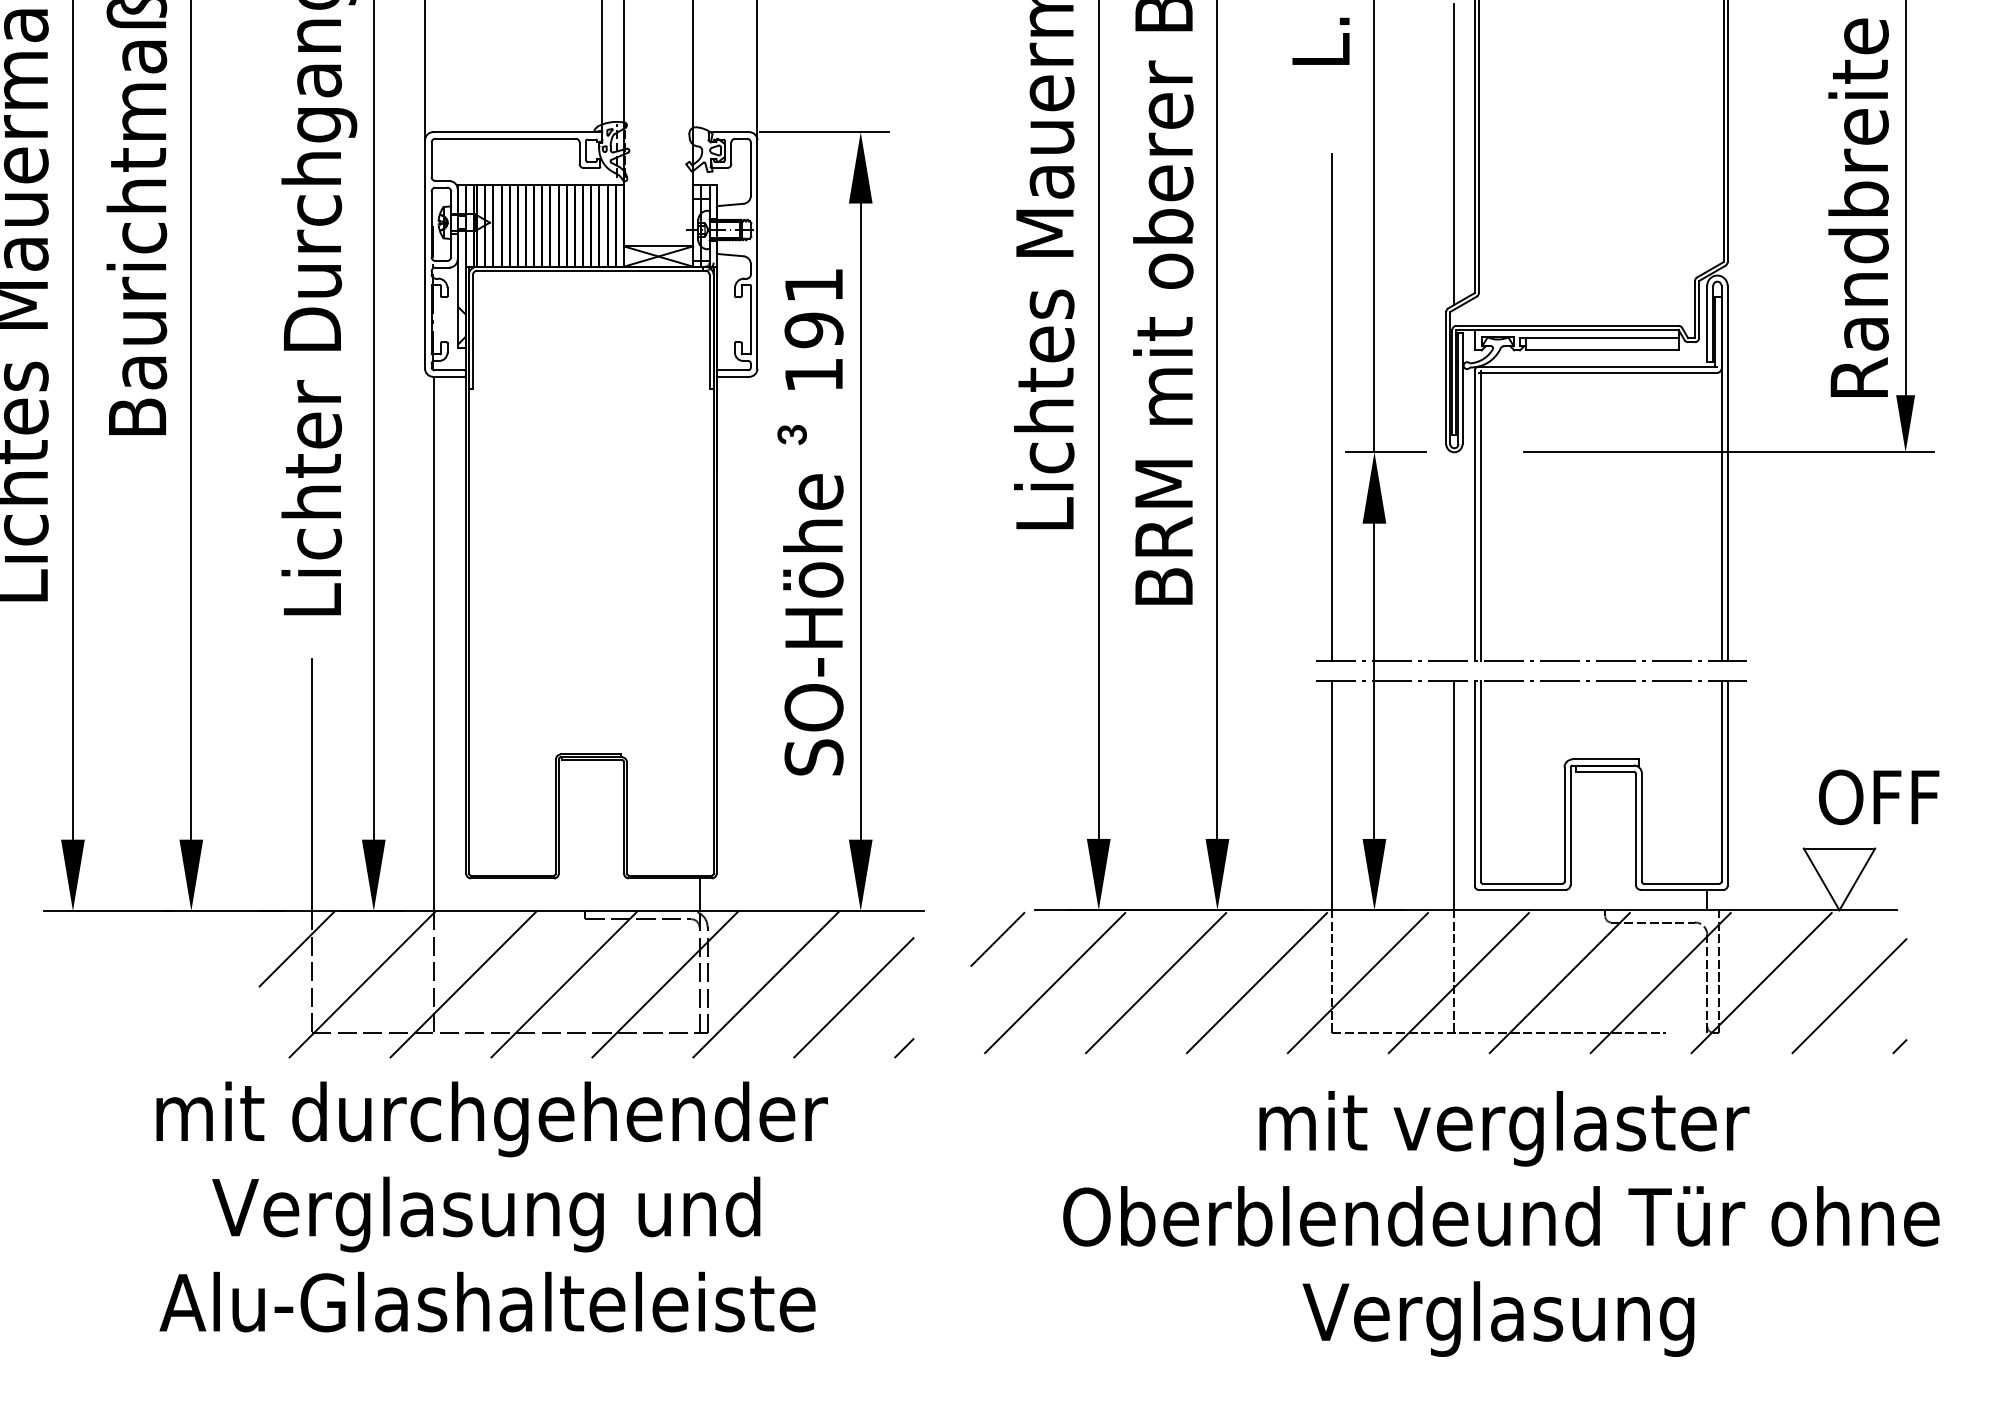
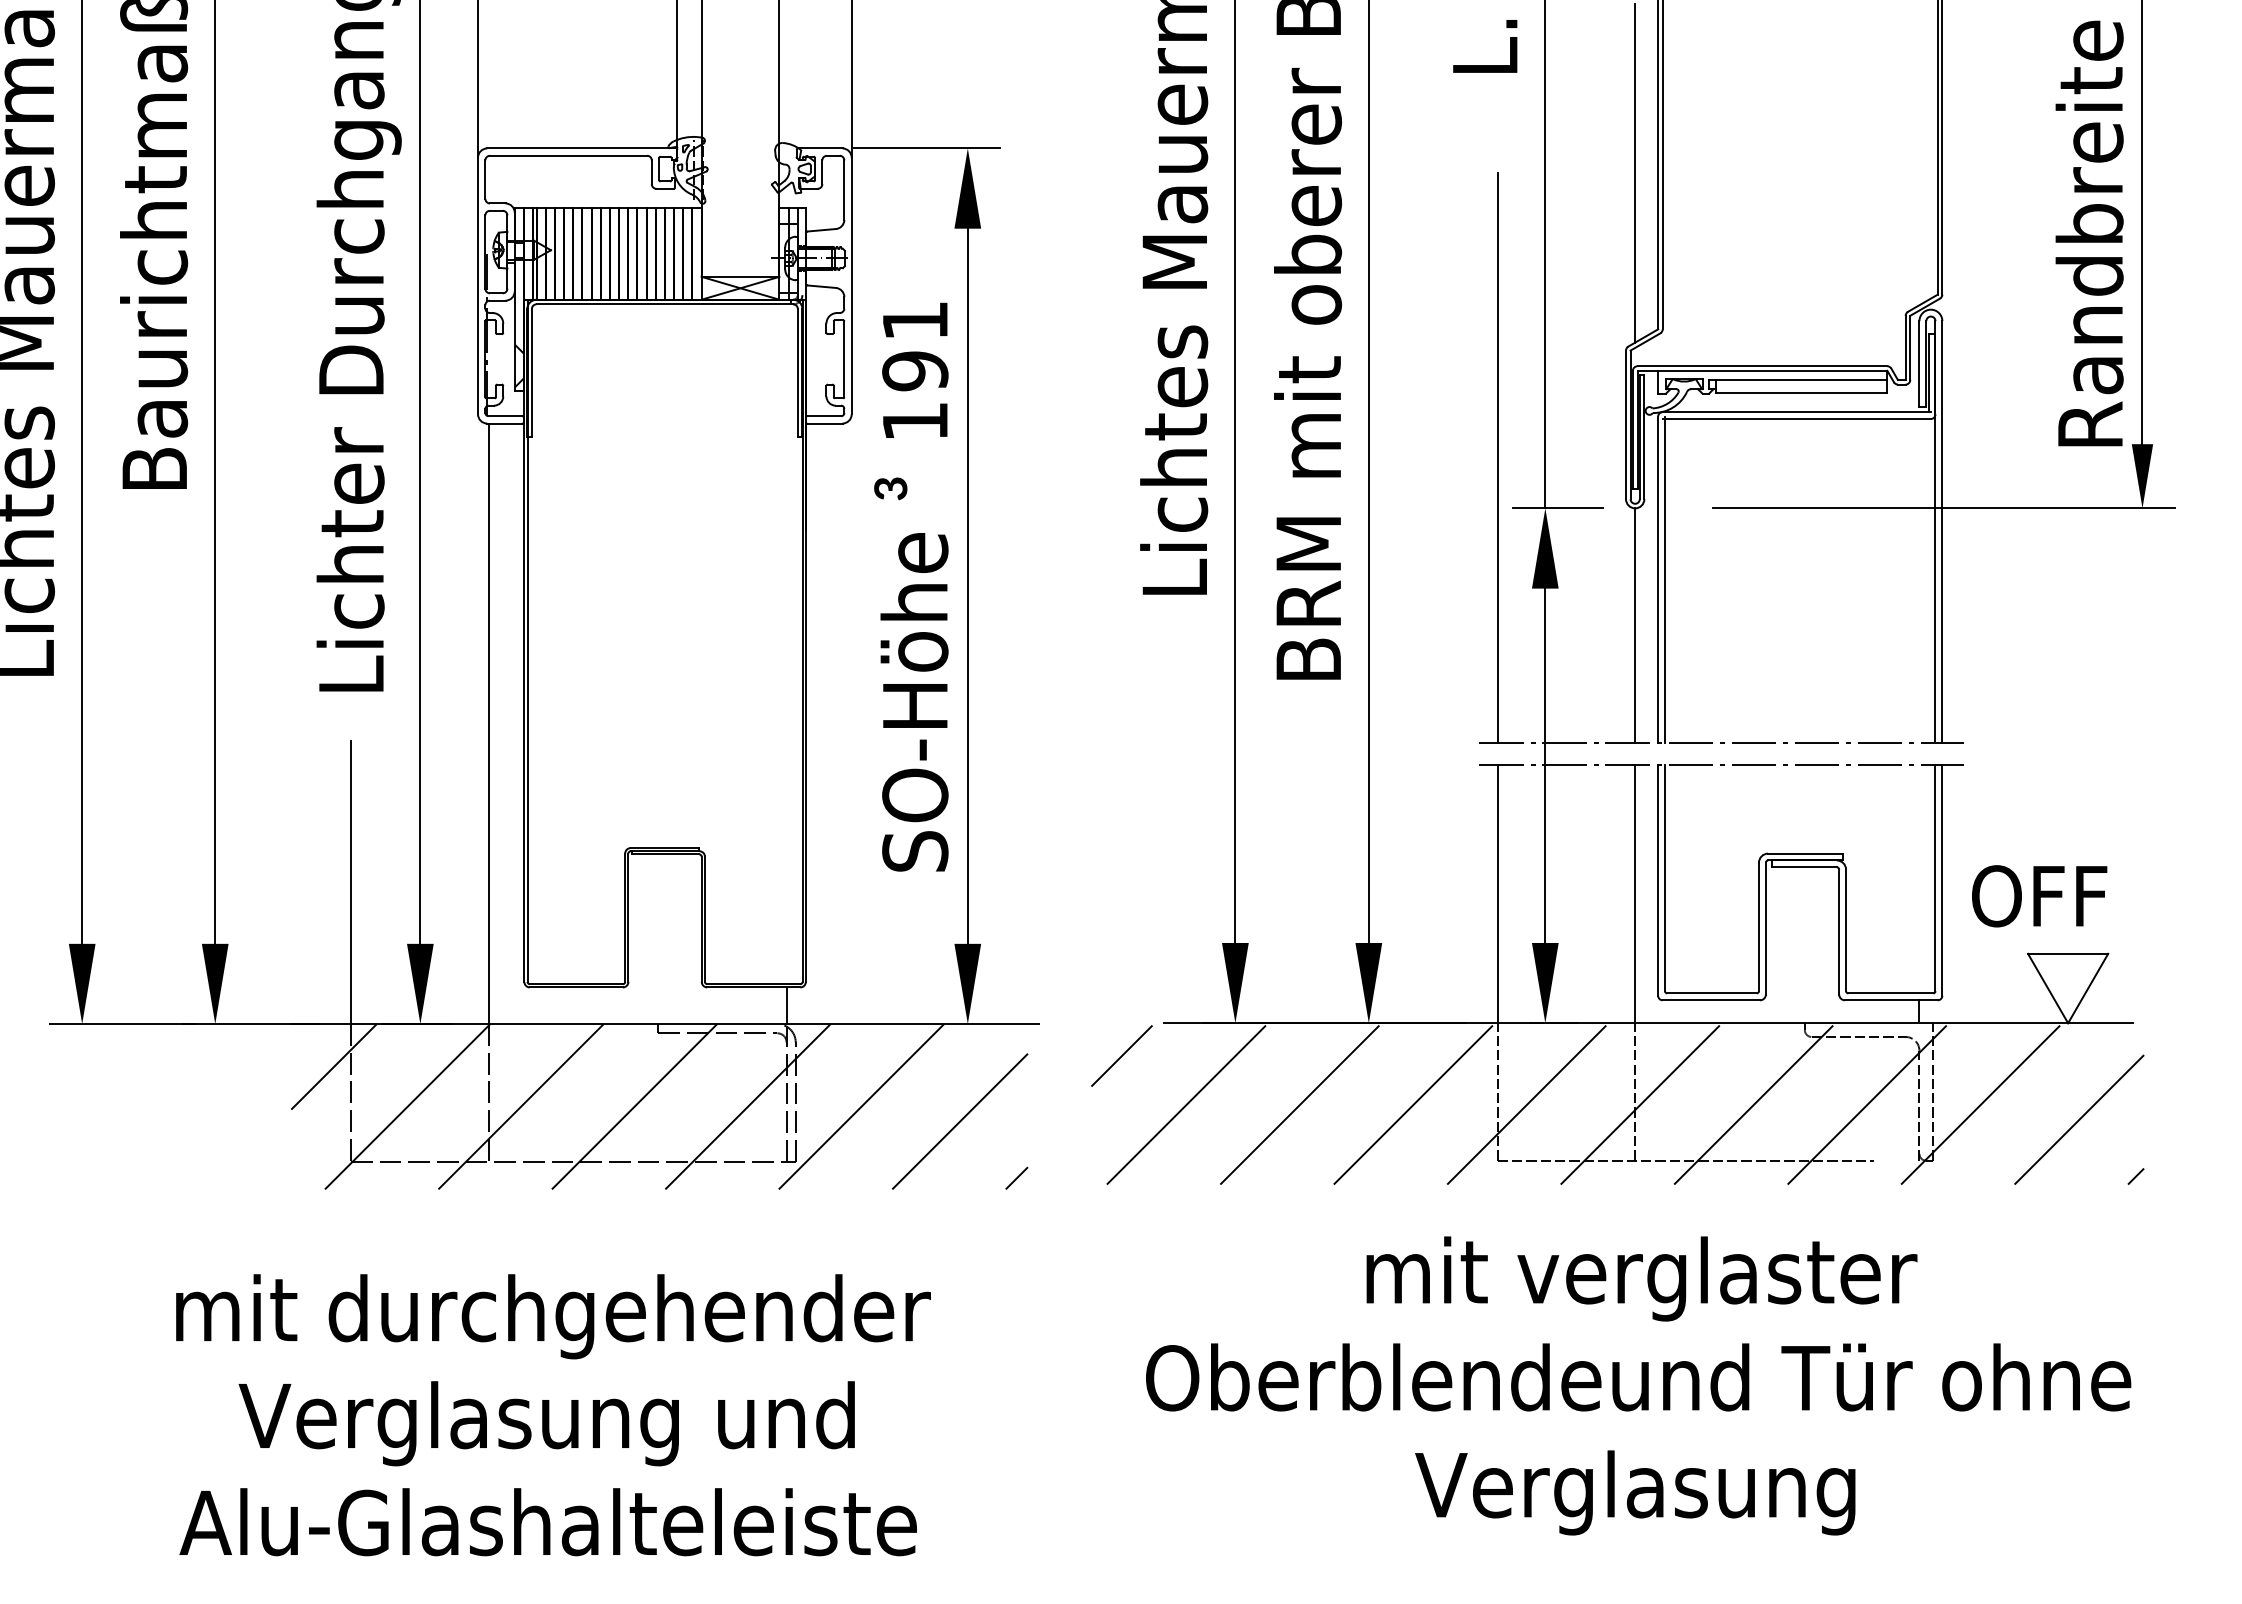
line: (1454, 556) -> (1635, 625), added
text: (1879, 797) -> (2040, 896), moved
text: (491, 1206) -> (552, 1414), moved
text: (1501, 1223) -> (1638, 1385), moved

